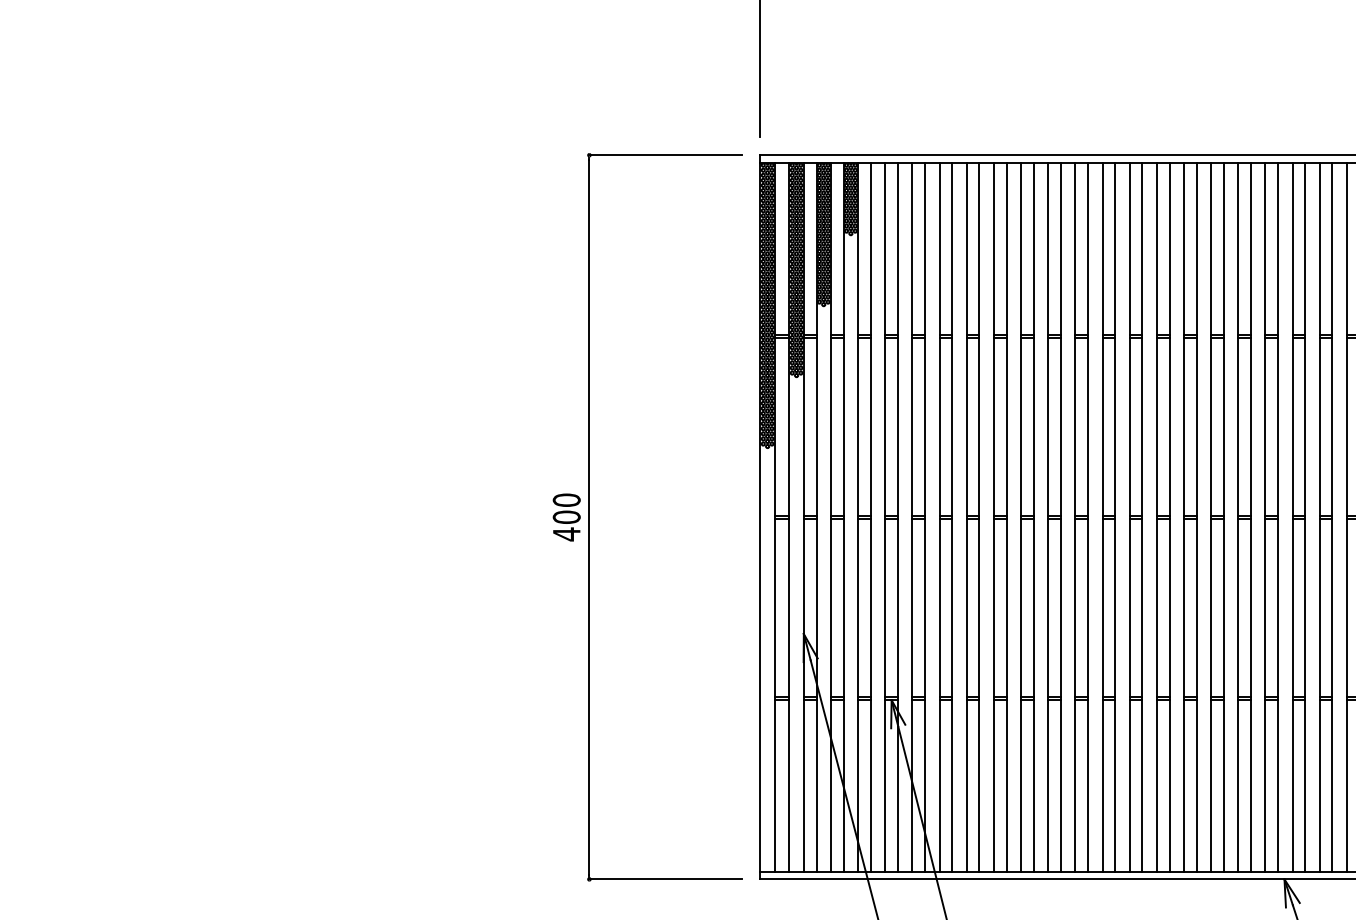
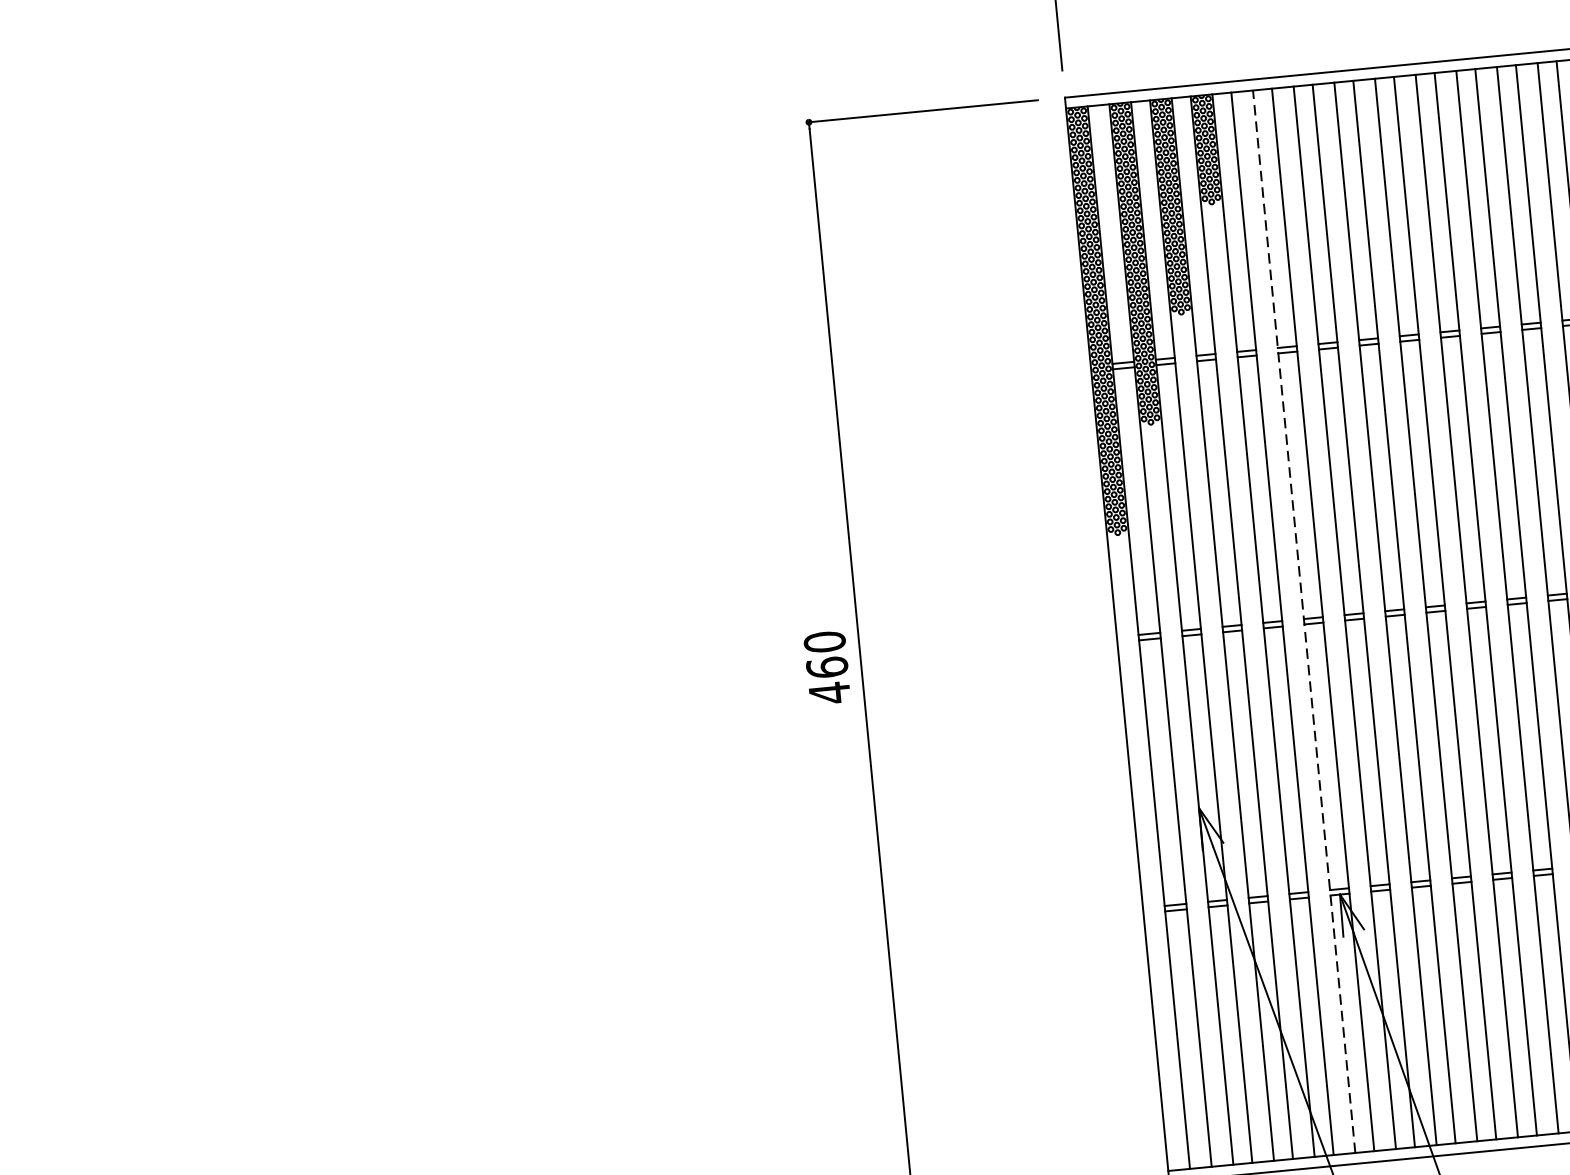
text: (566, 516) -> (826, 666), 400 -> 460
line: (885, 517) -> (1304, 621), solid -> dashed

